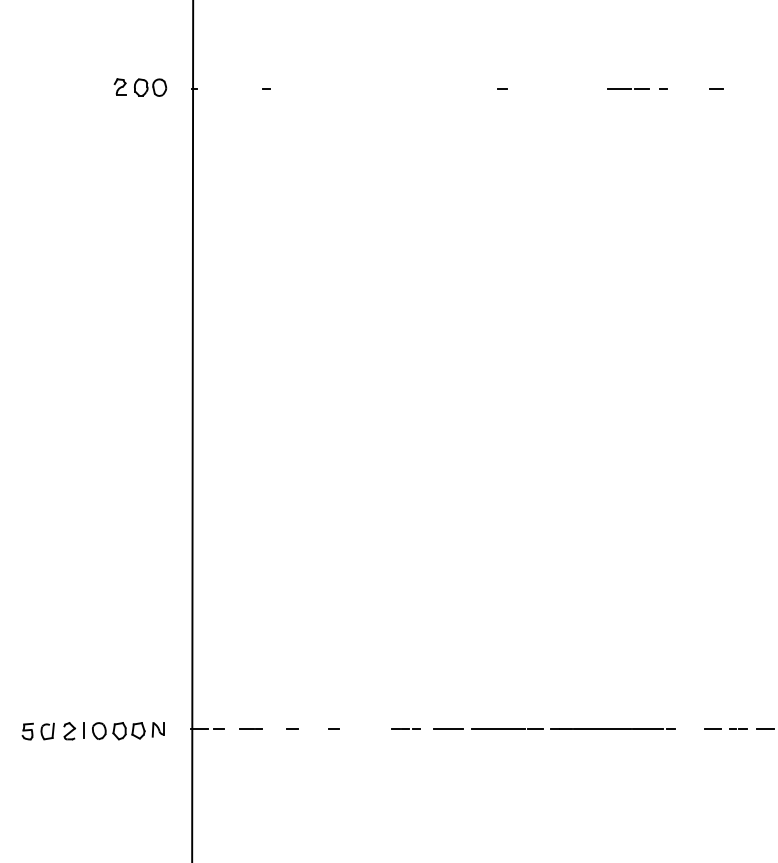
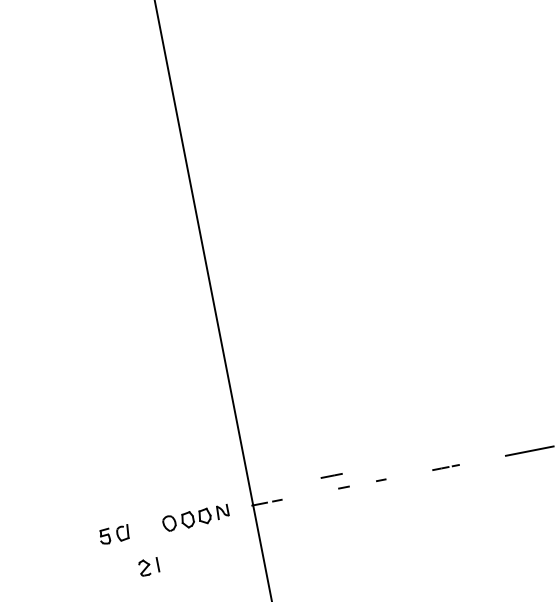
line: (250, 728) -> (330, 475), moved
line: (448, 728) -> (484, 459), removed
part: (73, 731) -> (148, 567), moved

